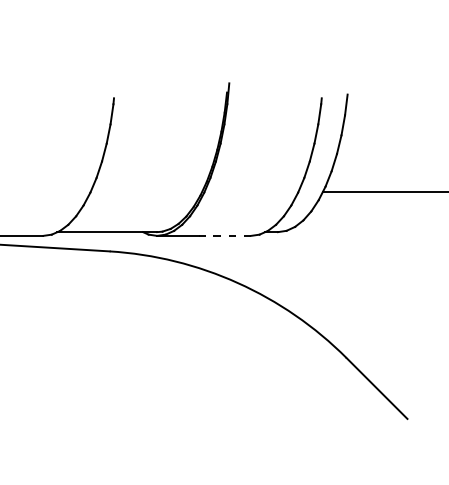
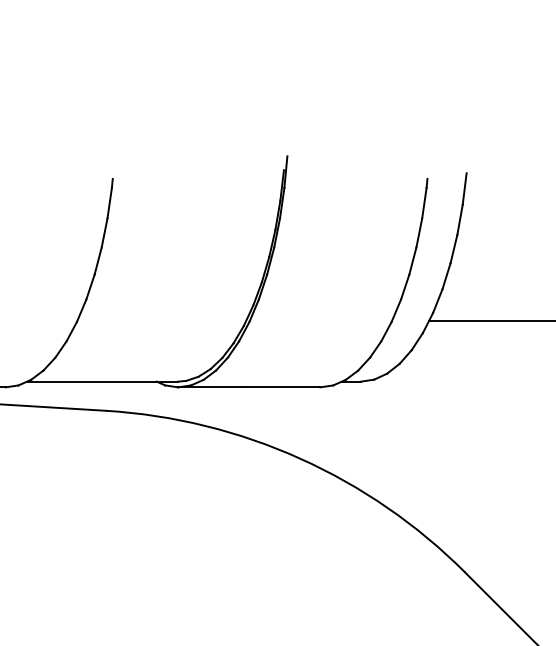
line: (225, 235) -> (281, 386), dashed -> solid

